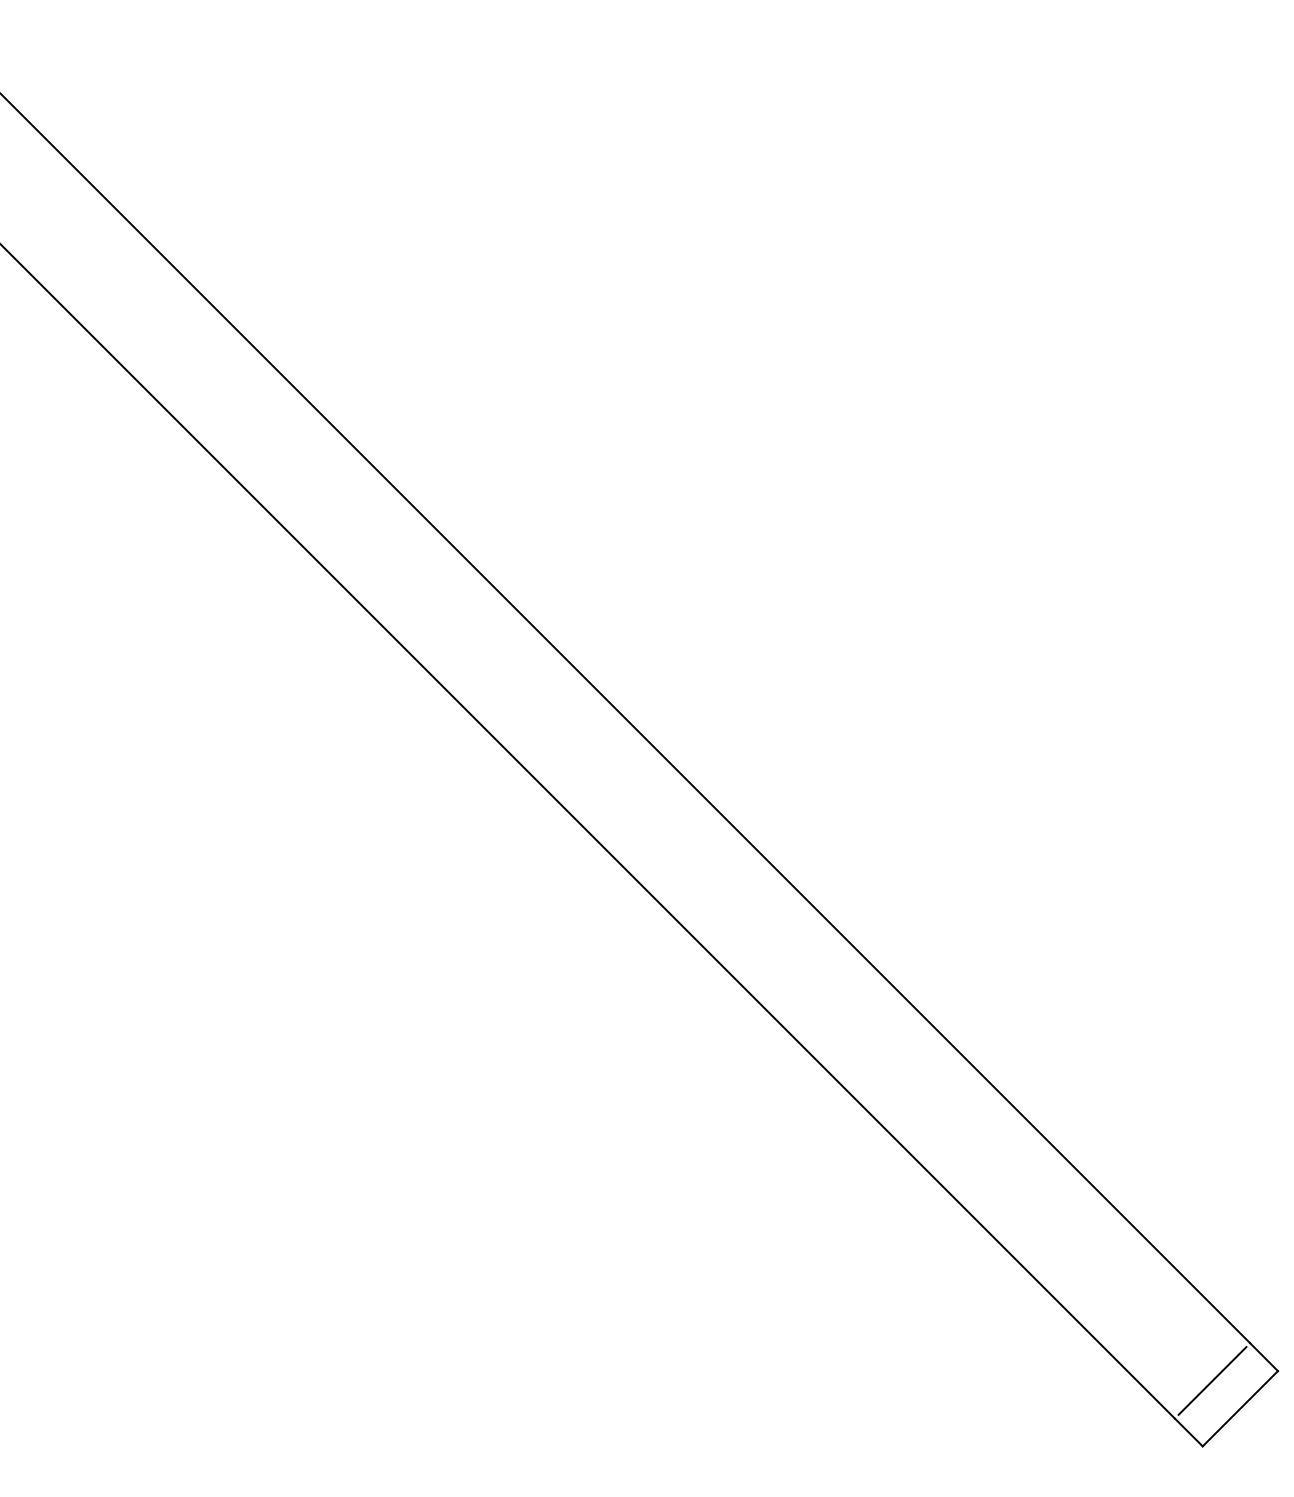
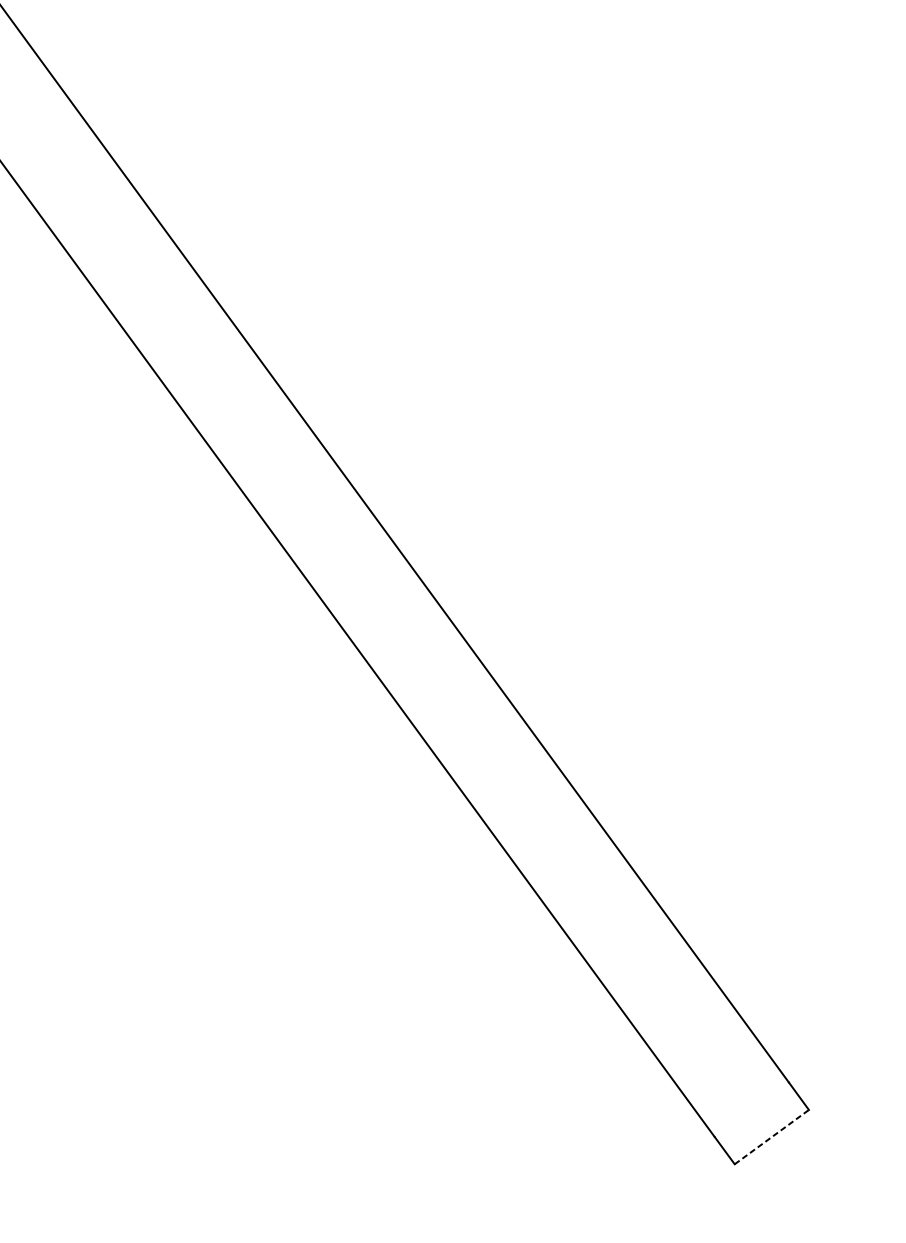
line: (1212, 1380) -> (751, 1109), removed
line: (1240, 1408) -> (772, 1136), solid -> dashed

